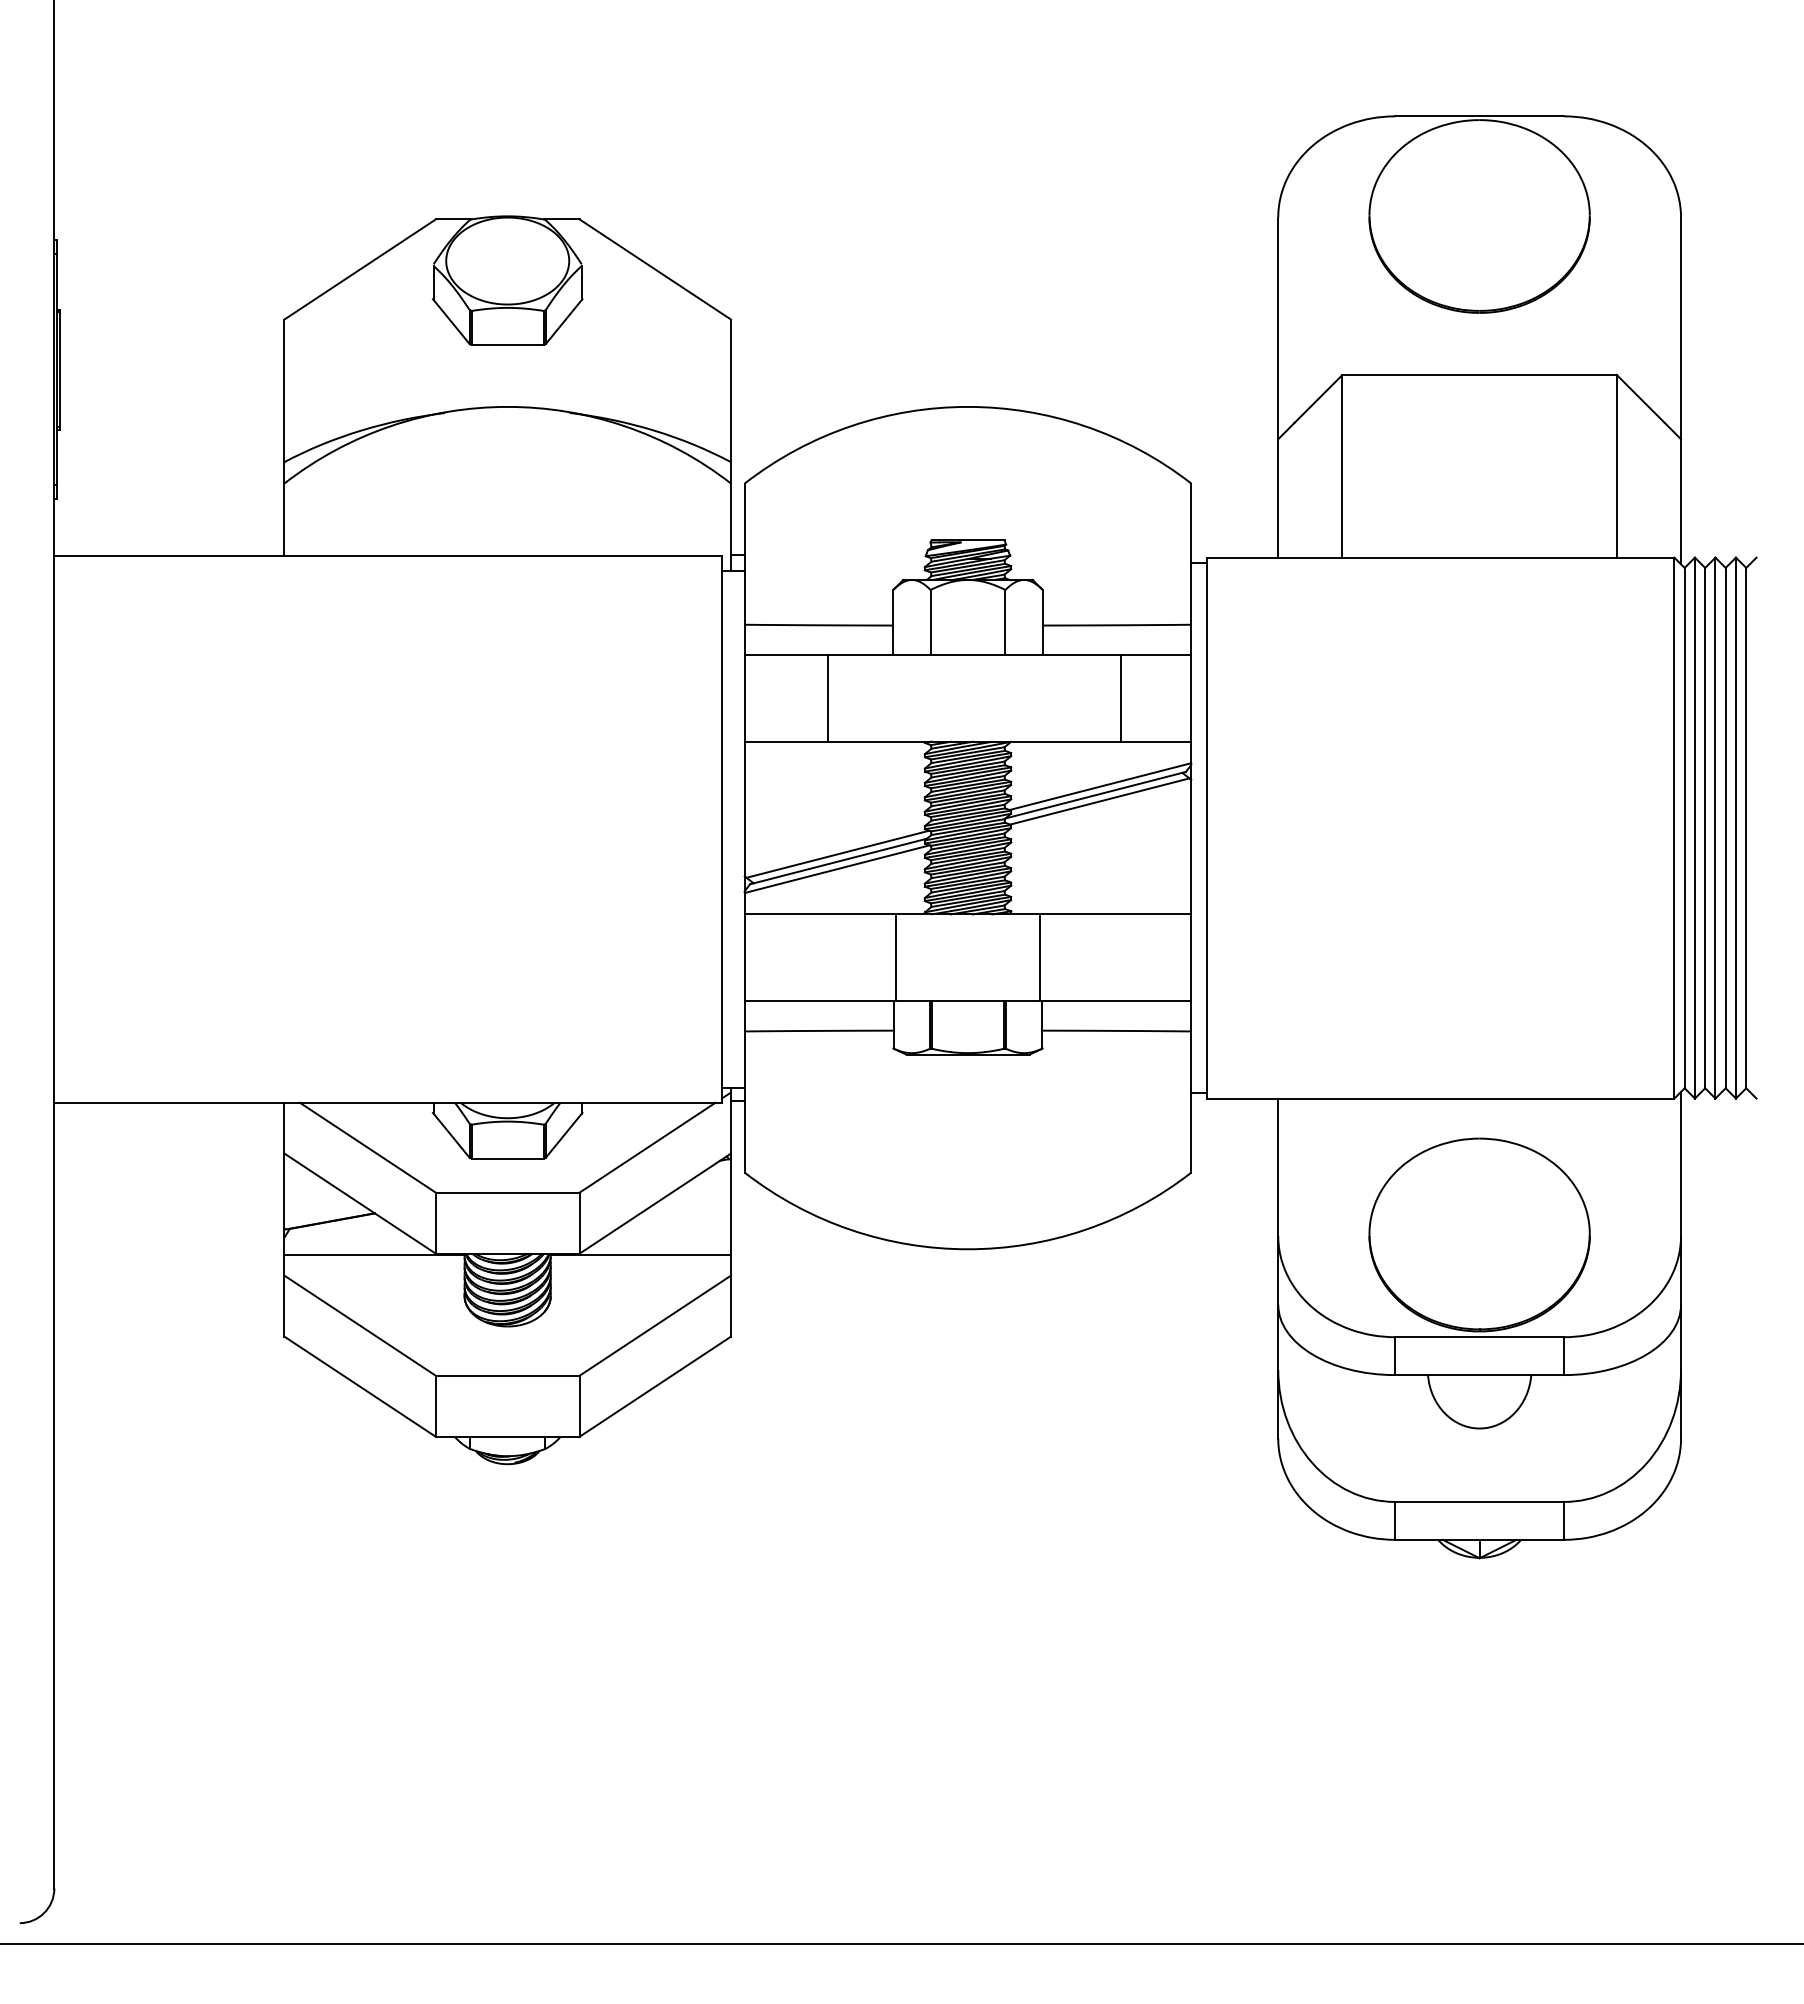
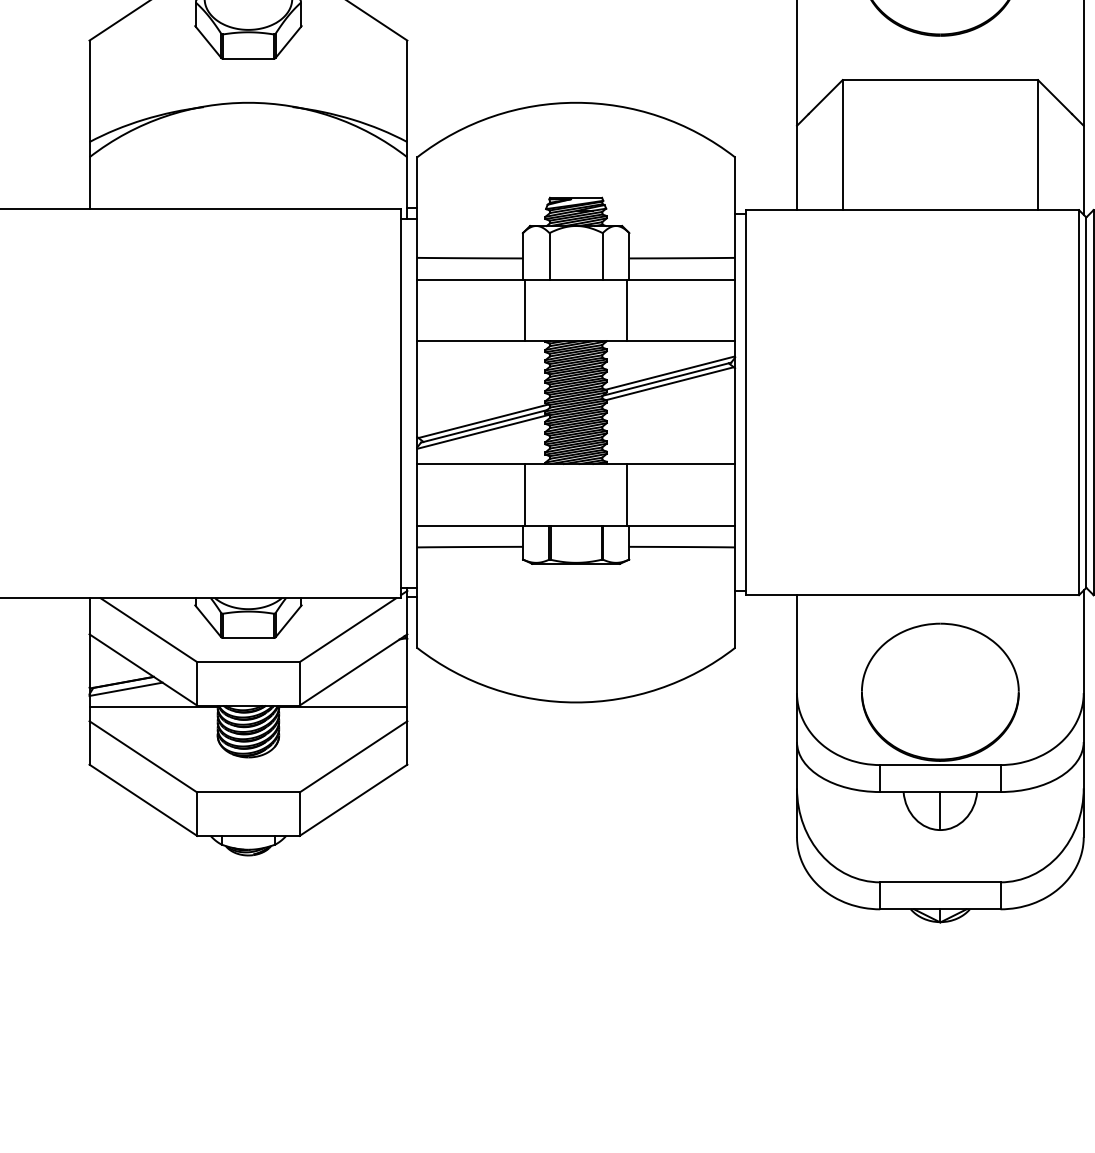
line: (828, 698) -> (525, 310), moved
line: (1120, 698) -> (627, 310), moved
line: (335, 1230) -> (125, 689), added
line: (1479, 1401) -> (940, 810), added

